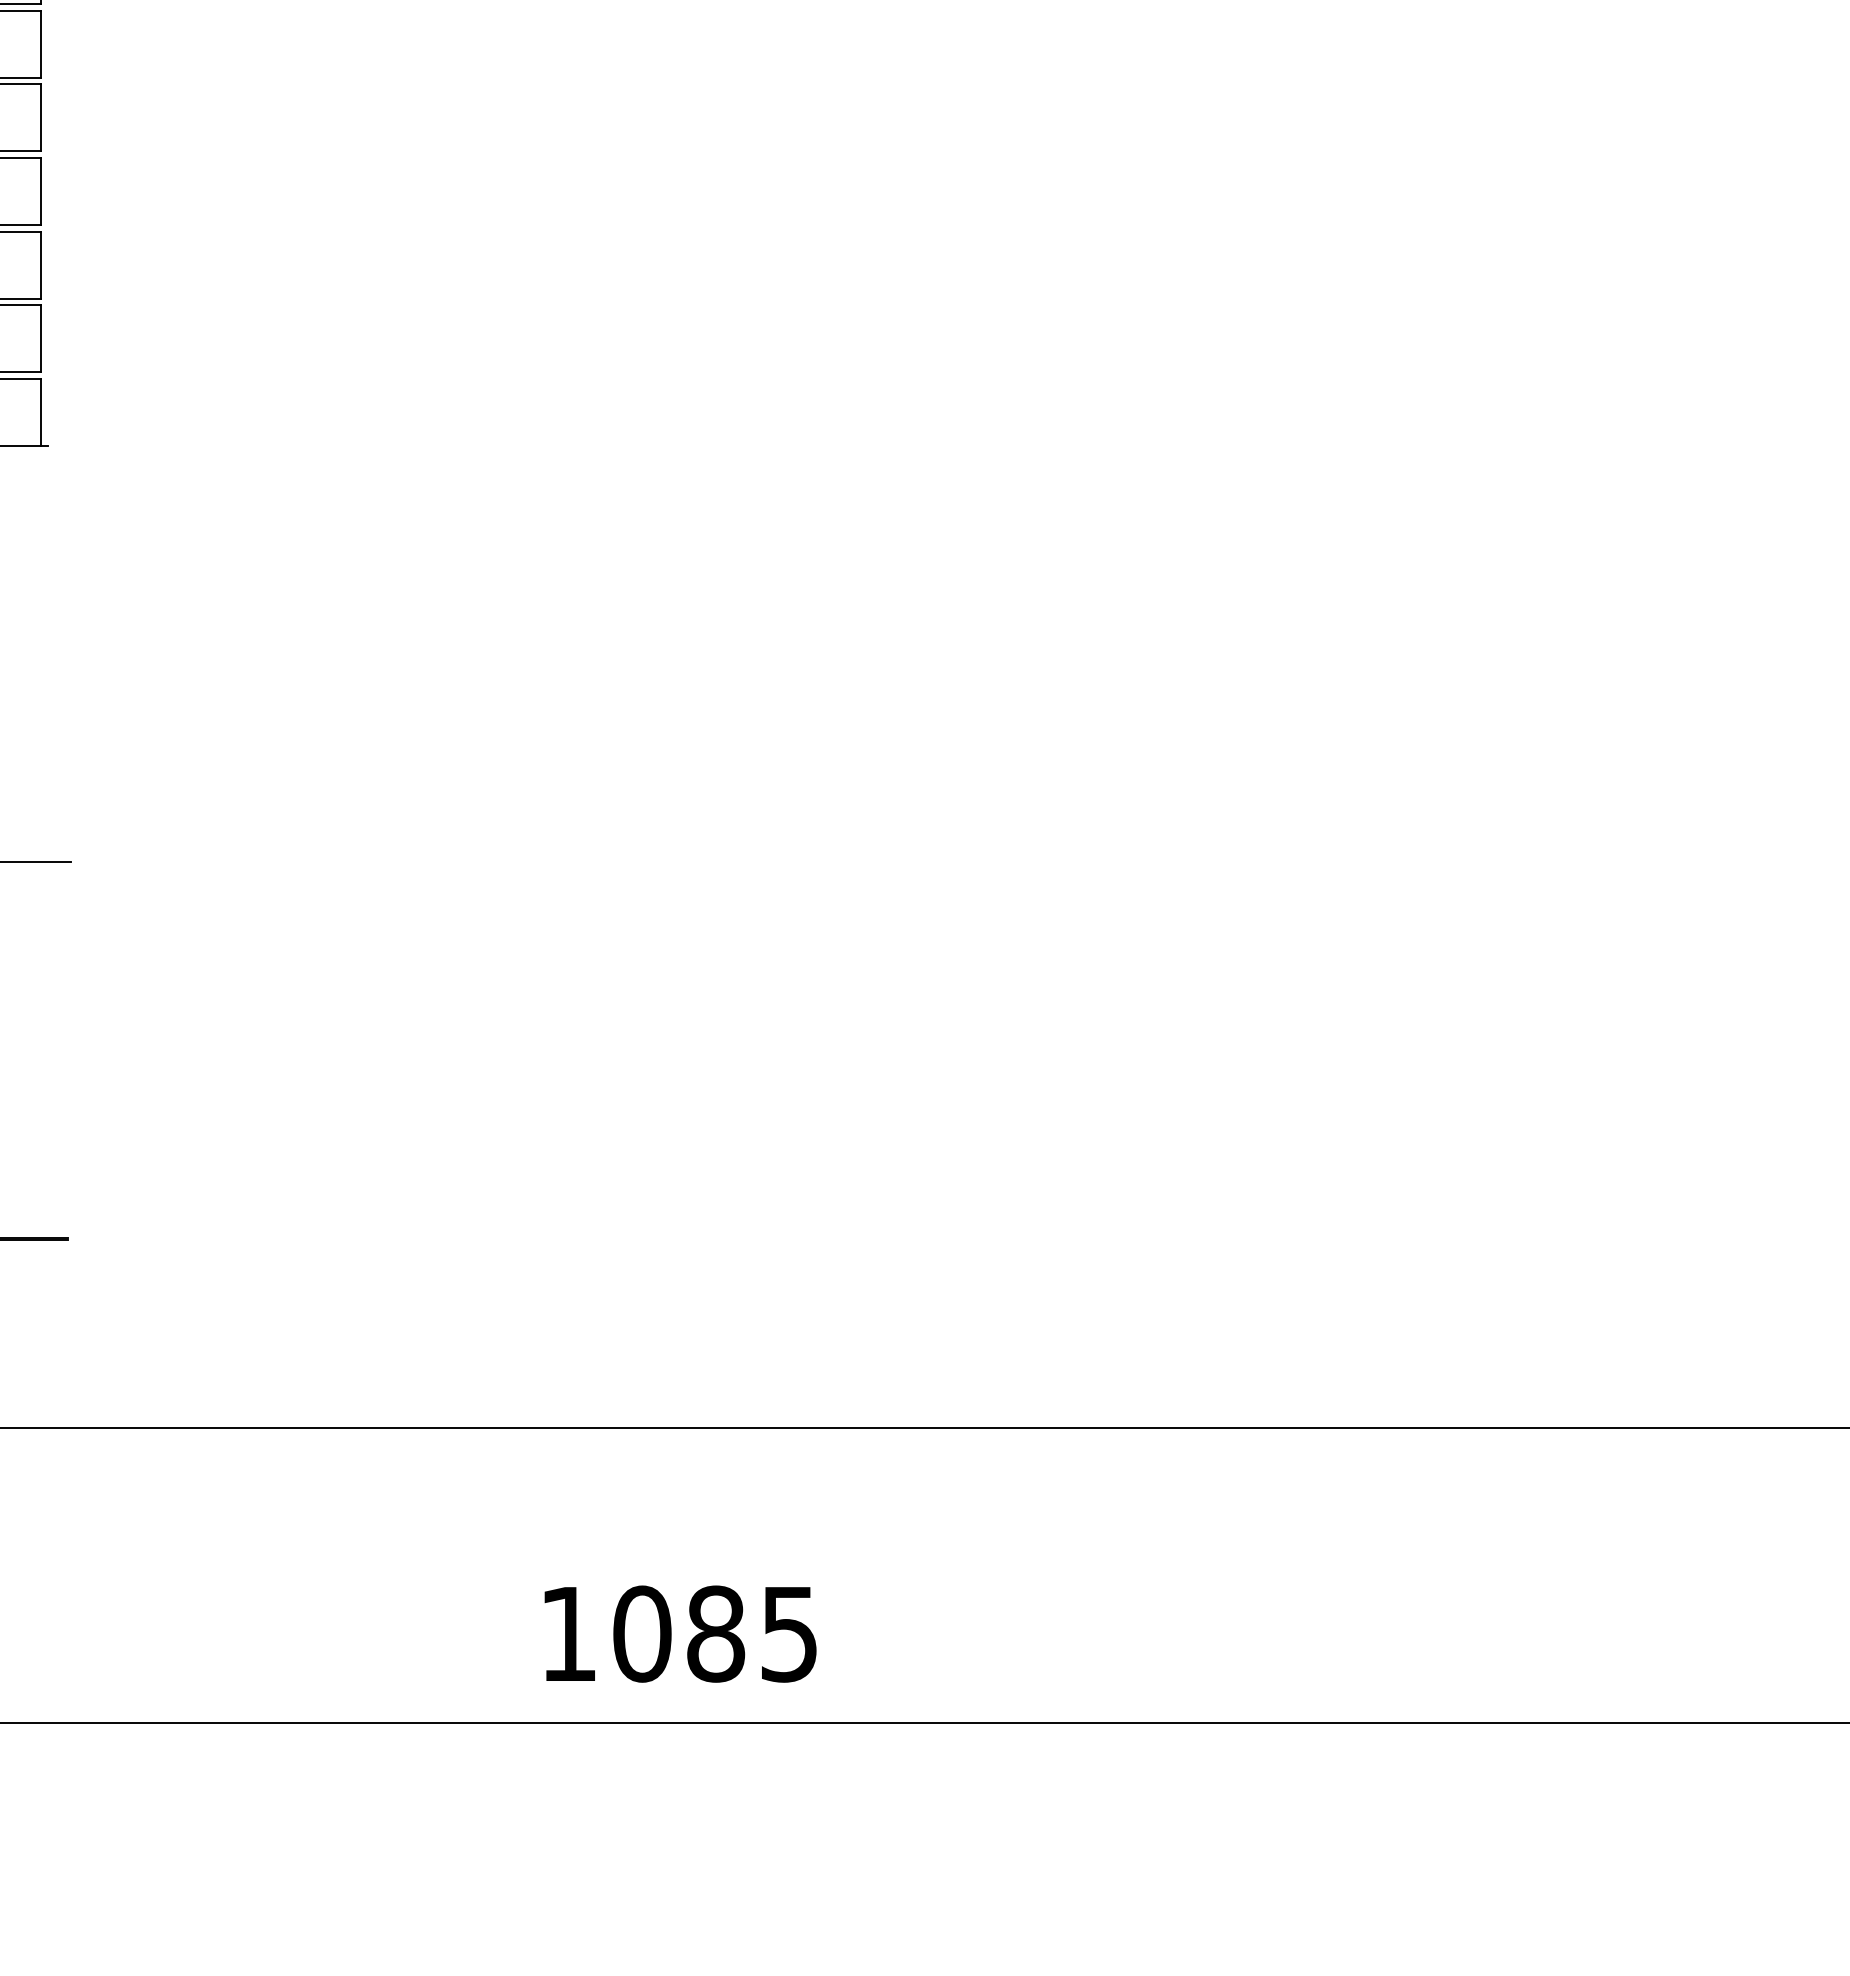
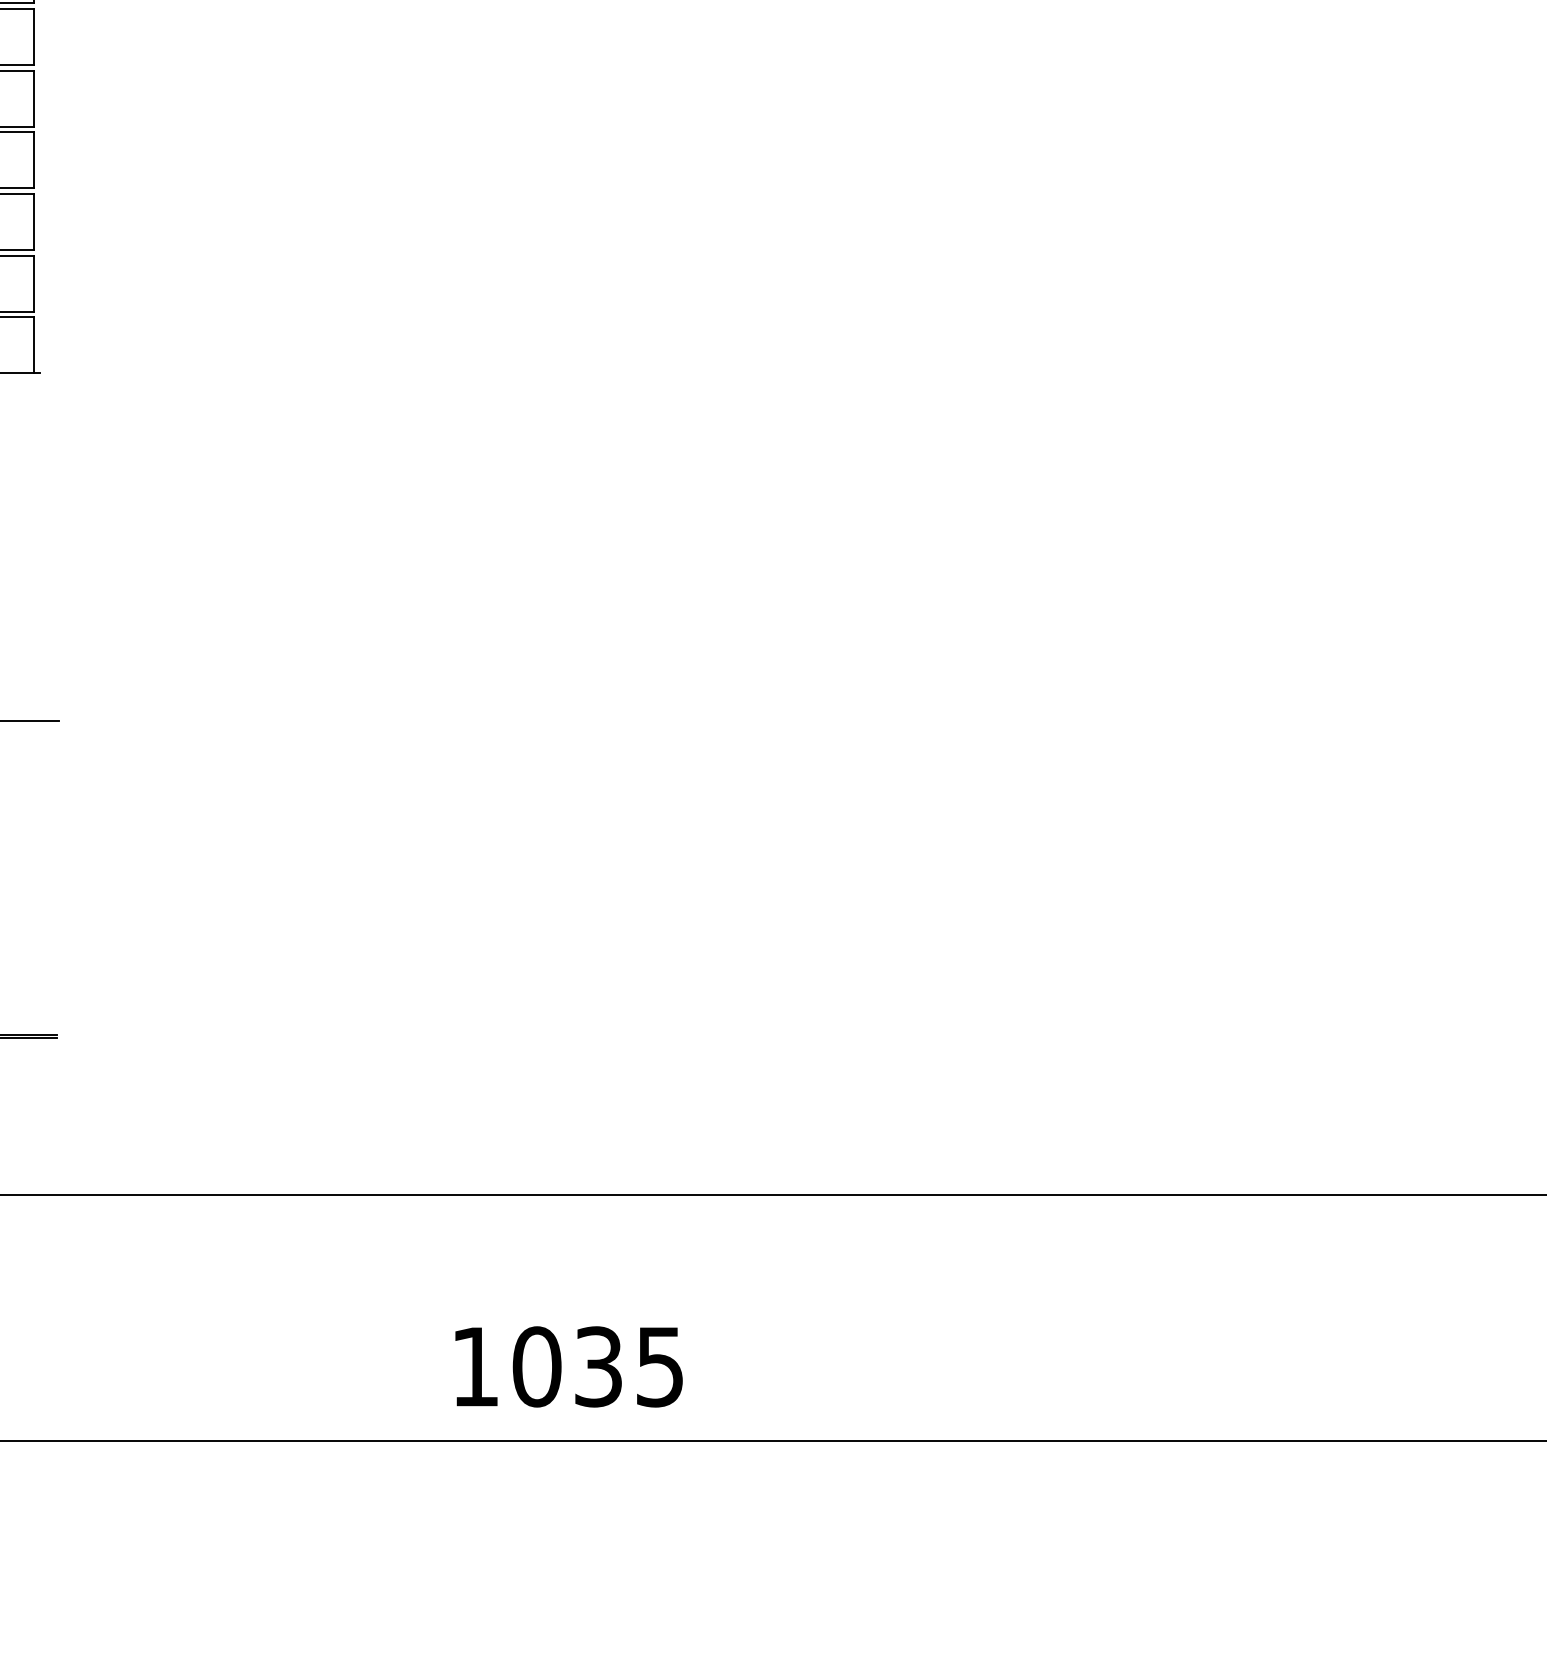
text: (716, 1633) -> (599, 1366), 1085 -> 1035

